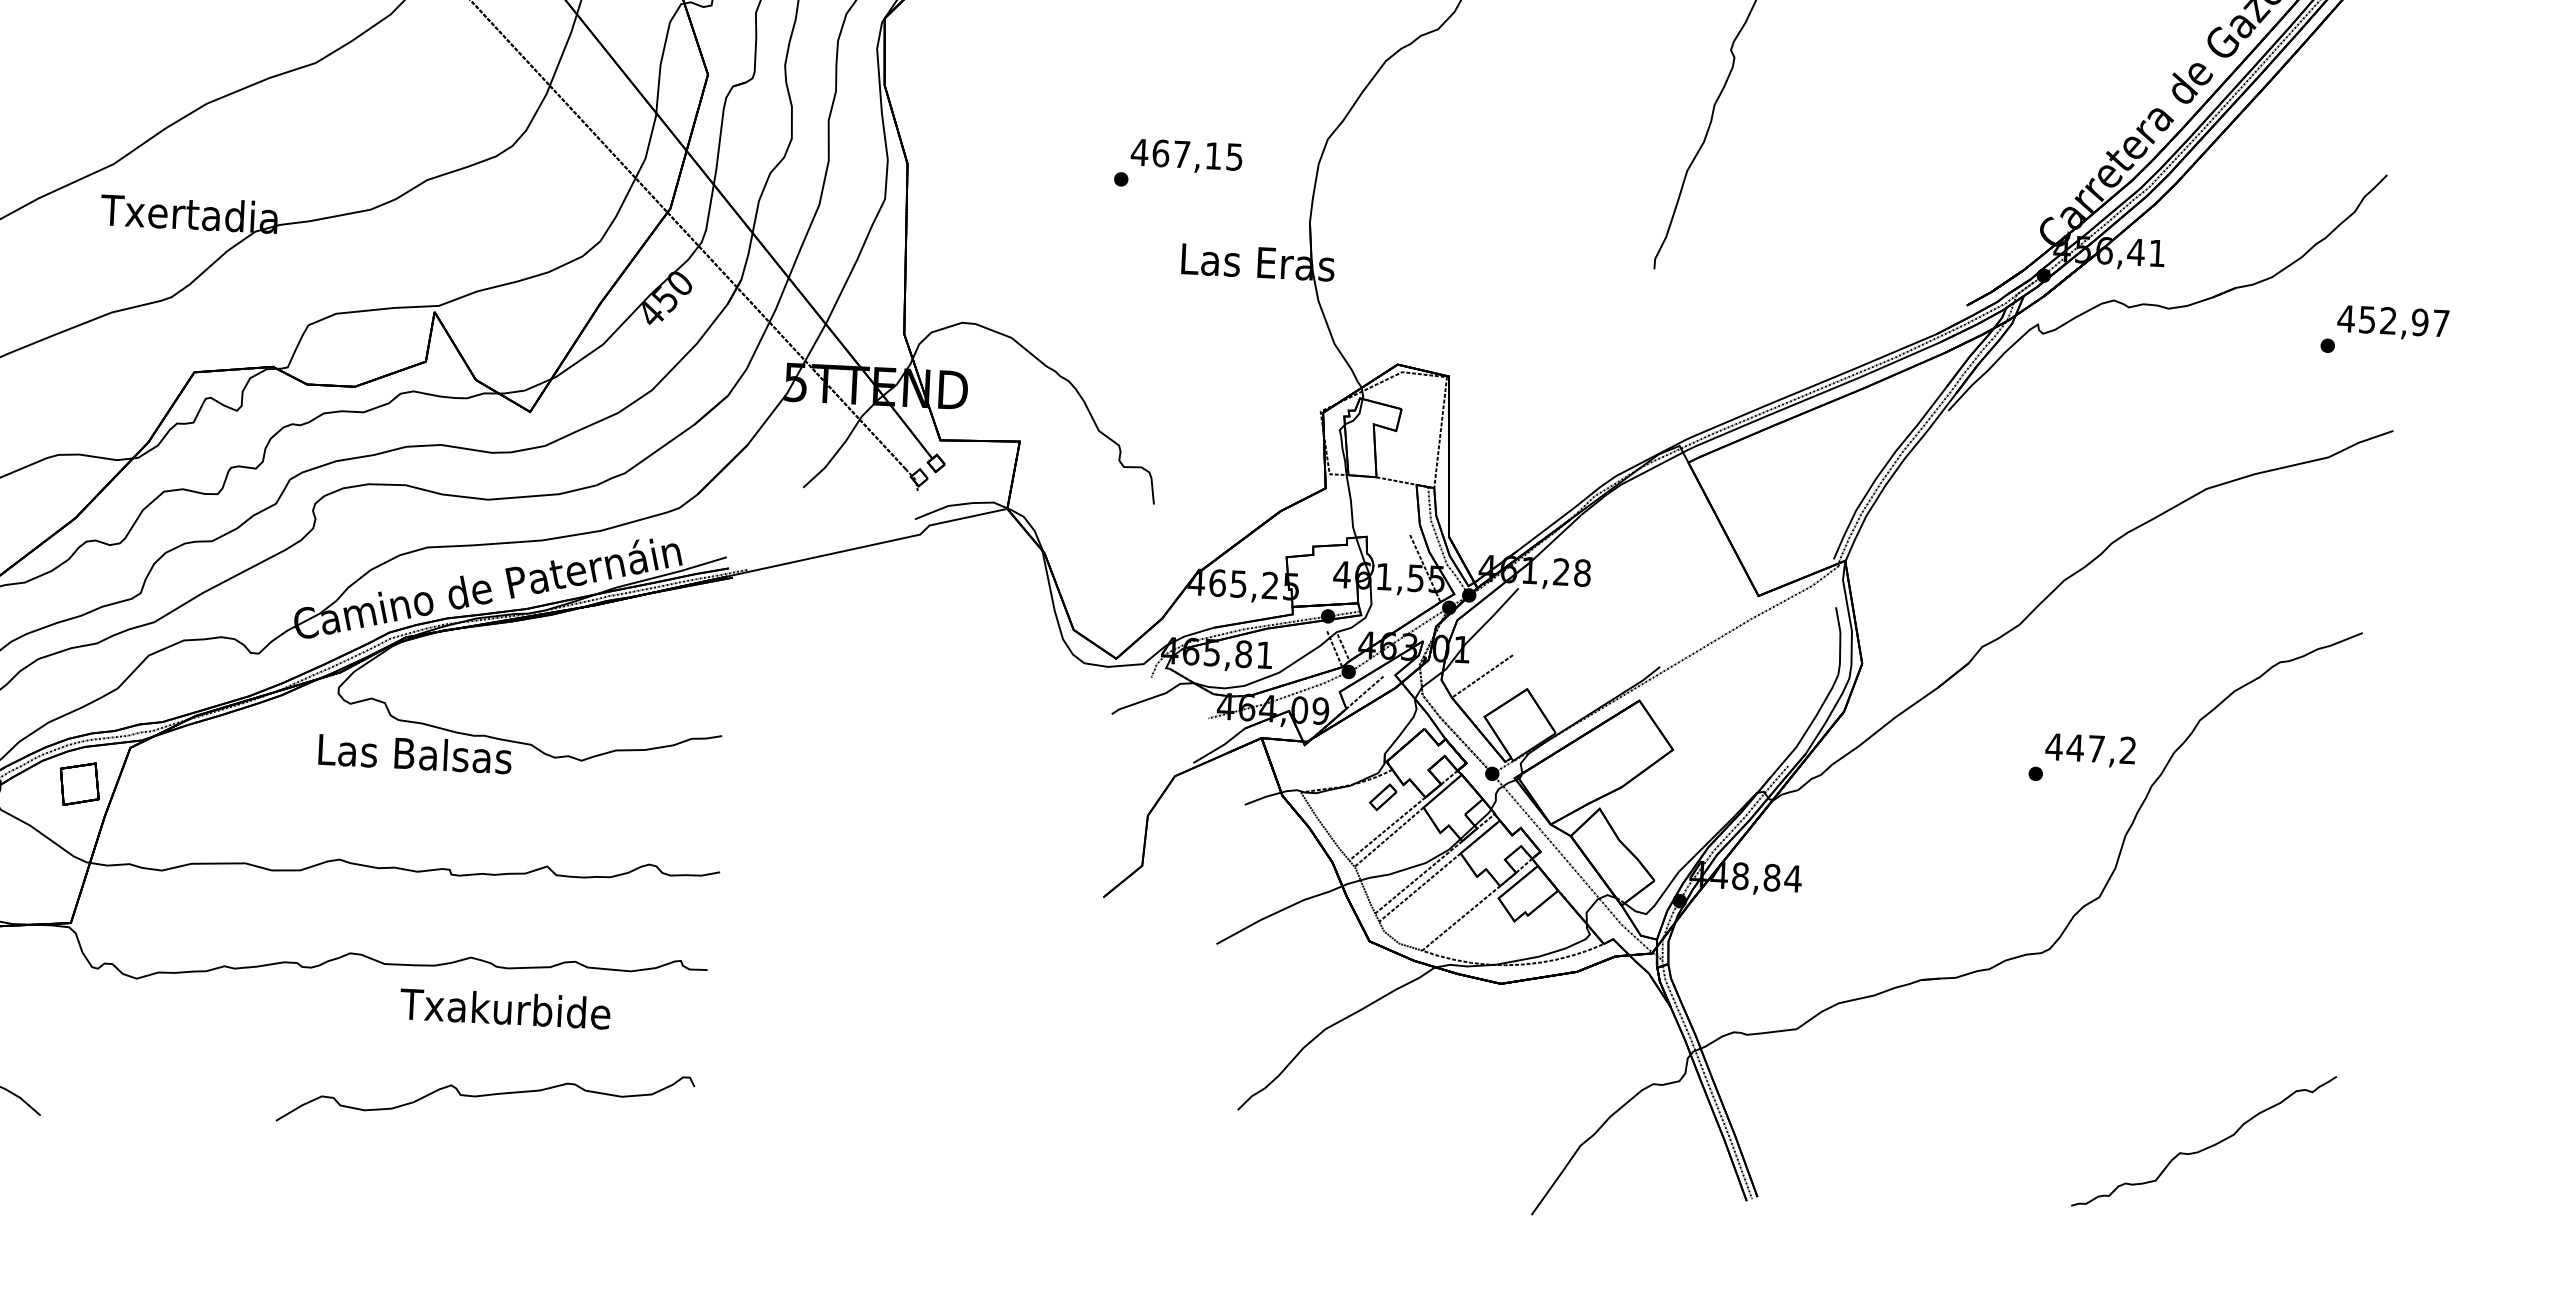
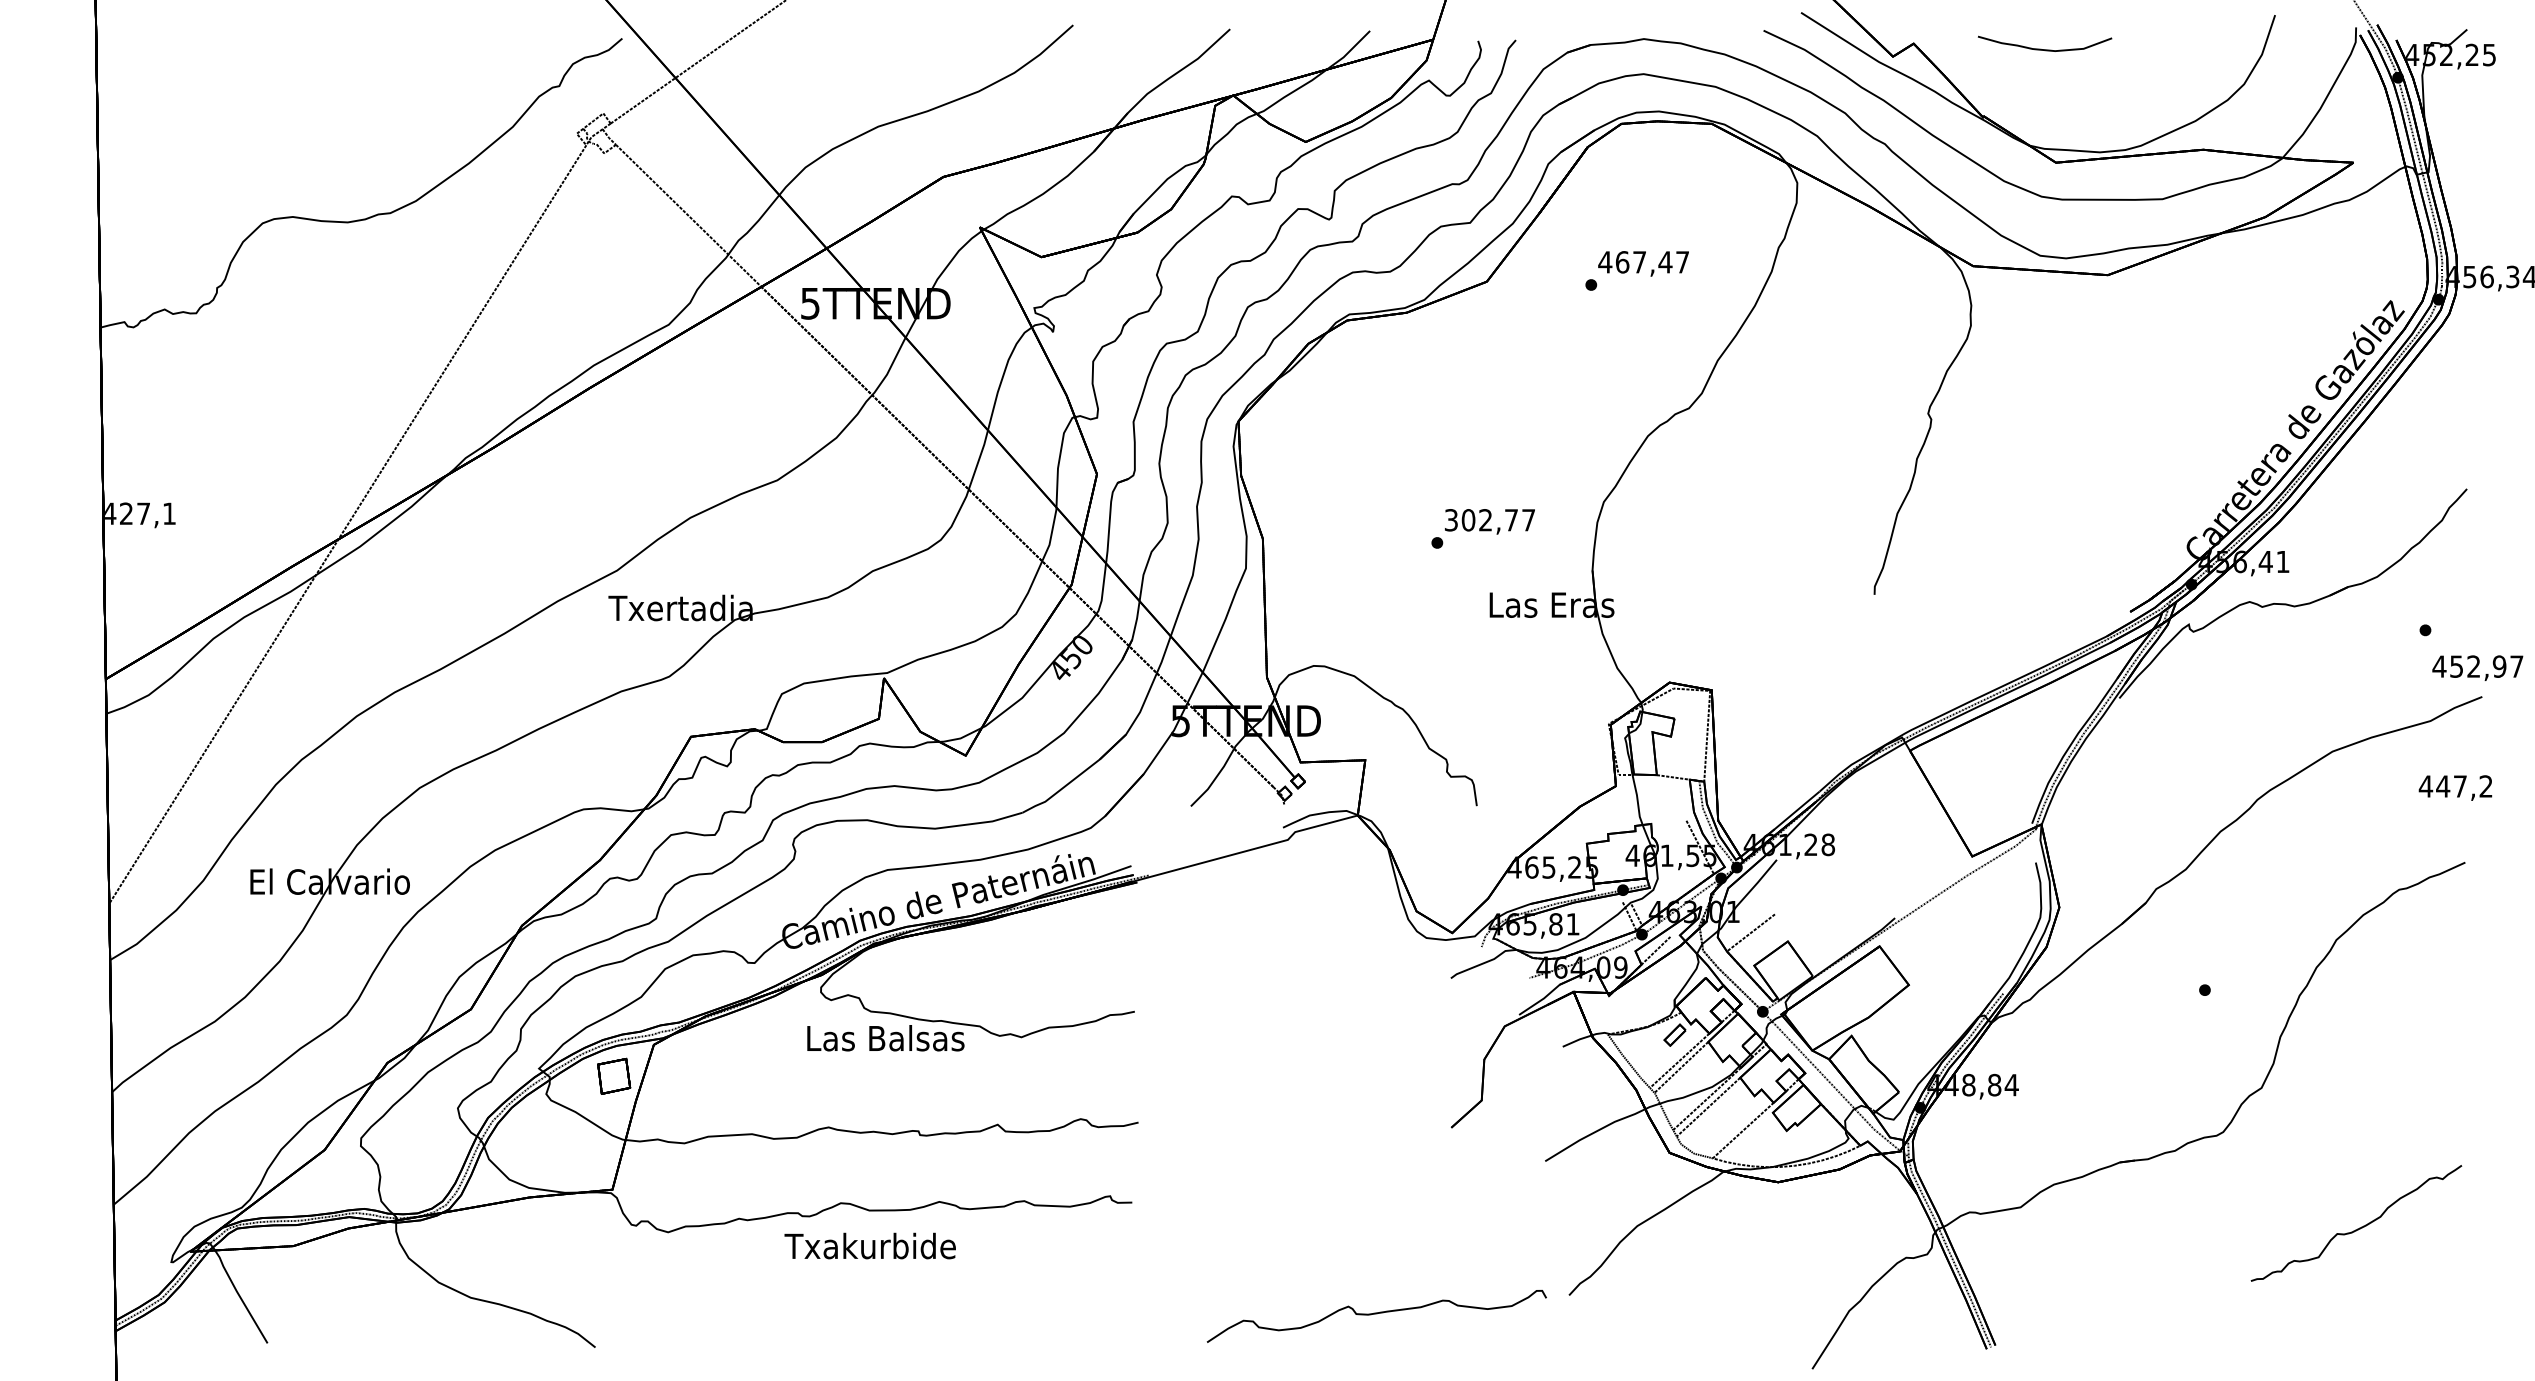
text: (1186, 155) -> (1489, 520), 467,15 -> 302,77
text: (2392, 322) -> (2477, 667), moved
text: (2090, 749) -> (2455, 787), moved
text: (504, 1007) -> (869, 1245), moved
curve: (485, 1096) -> (1376, 1314), moved
part: (2204, 1141) -> (2356, 1223), moved

